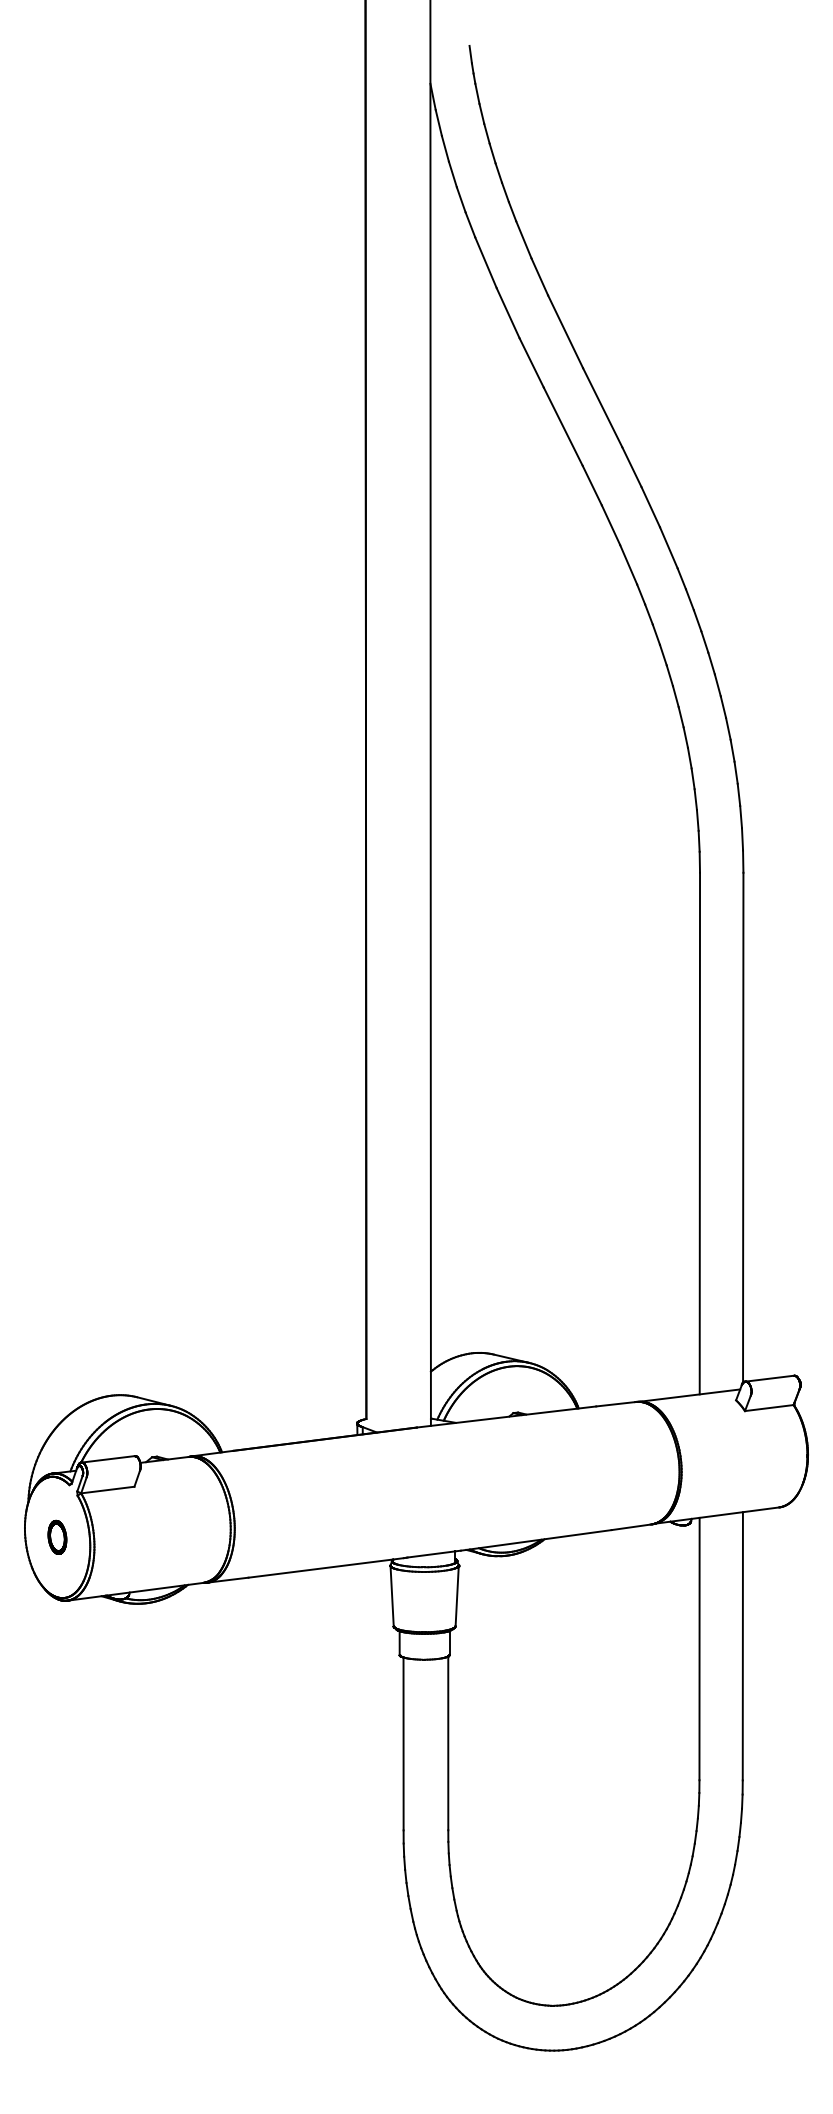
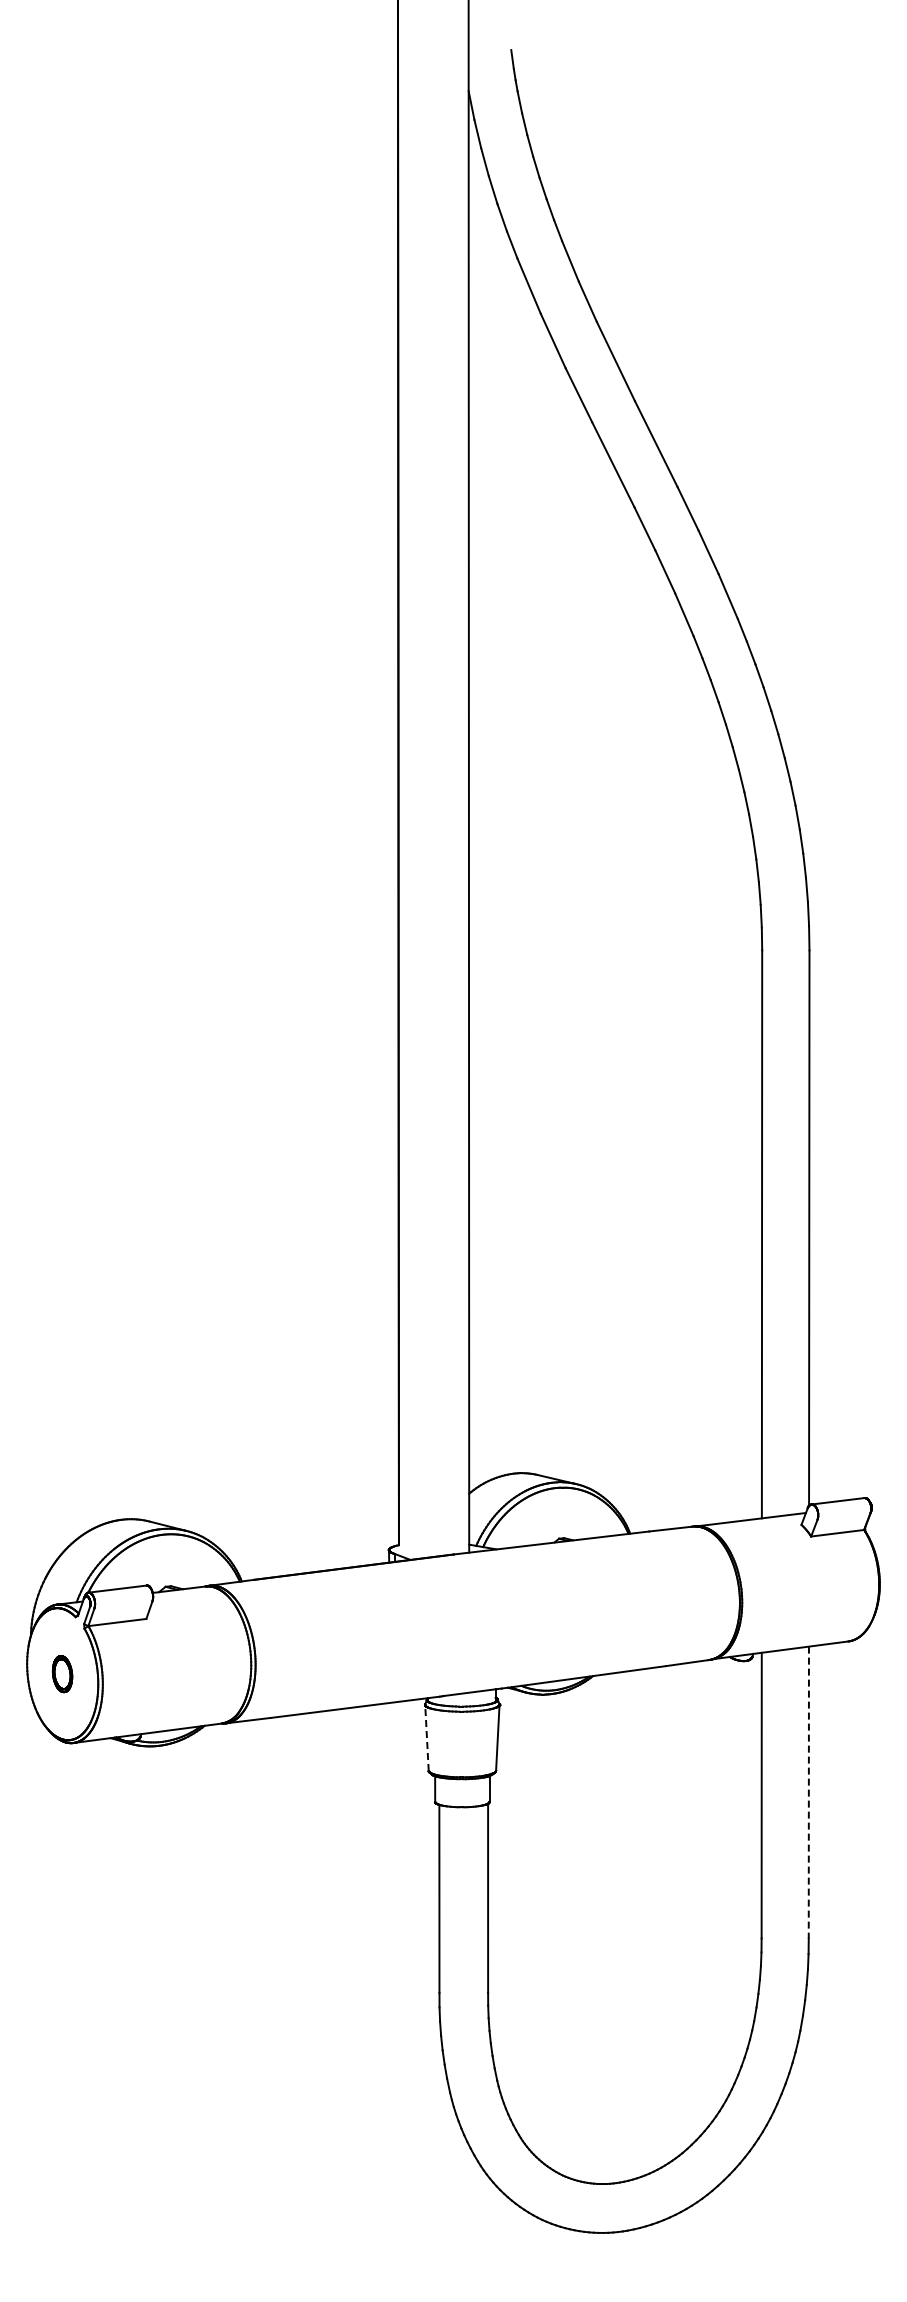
line: (391, 1595) -> (426, 1737), solid -> dashed
line: (742, 1647) -> (808, 1793), solid -> dashed

